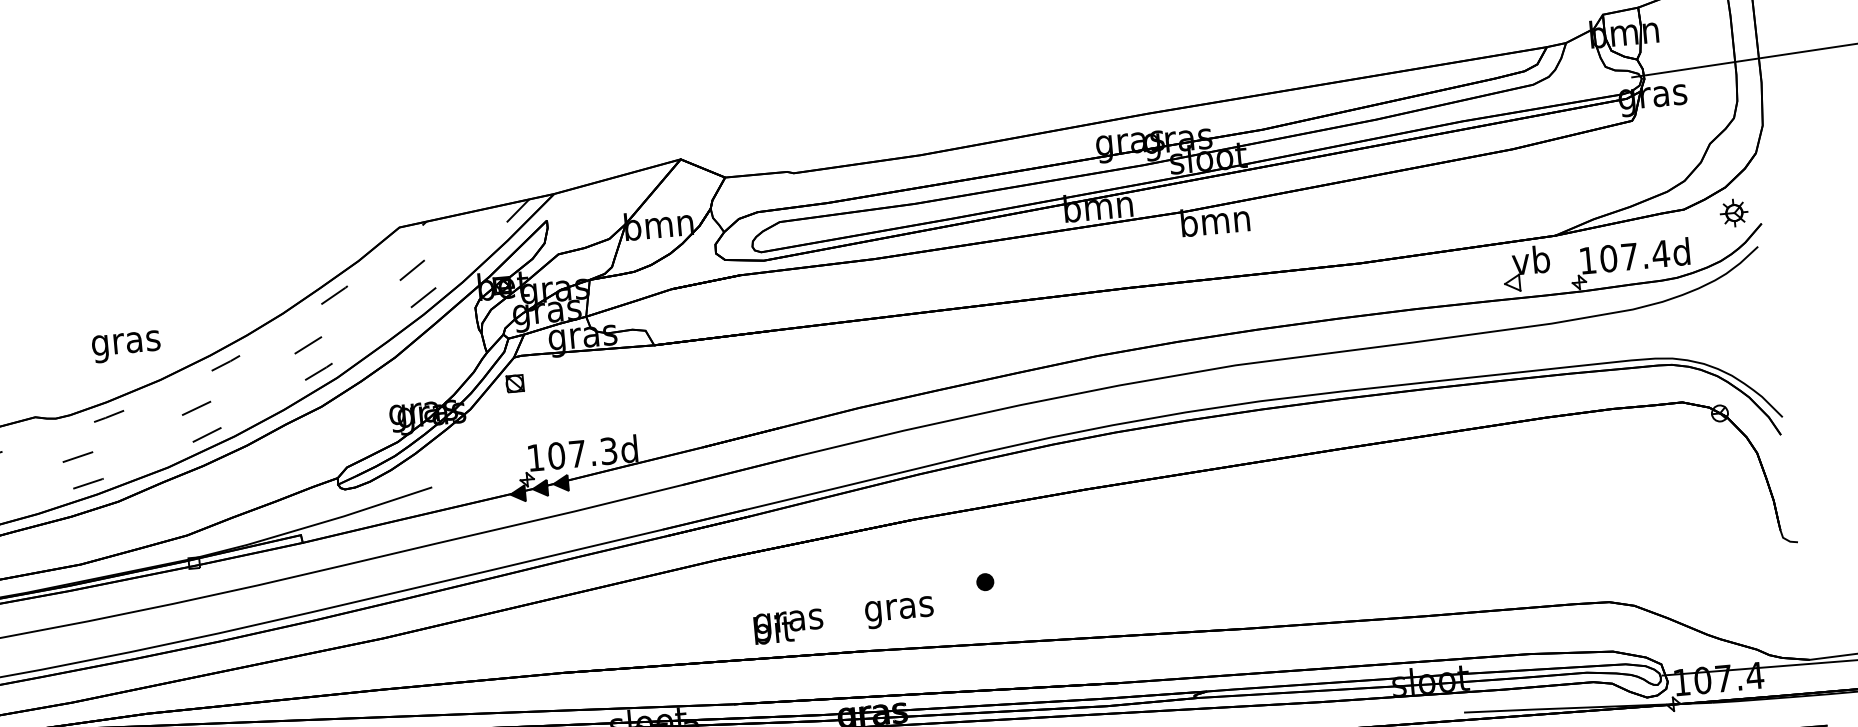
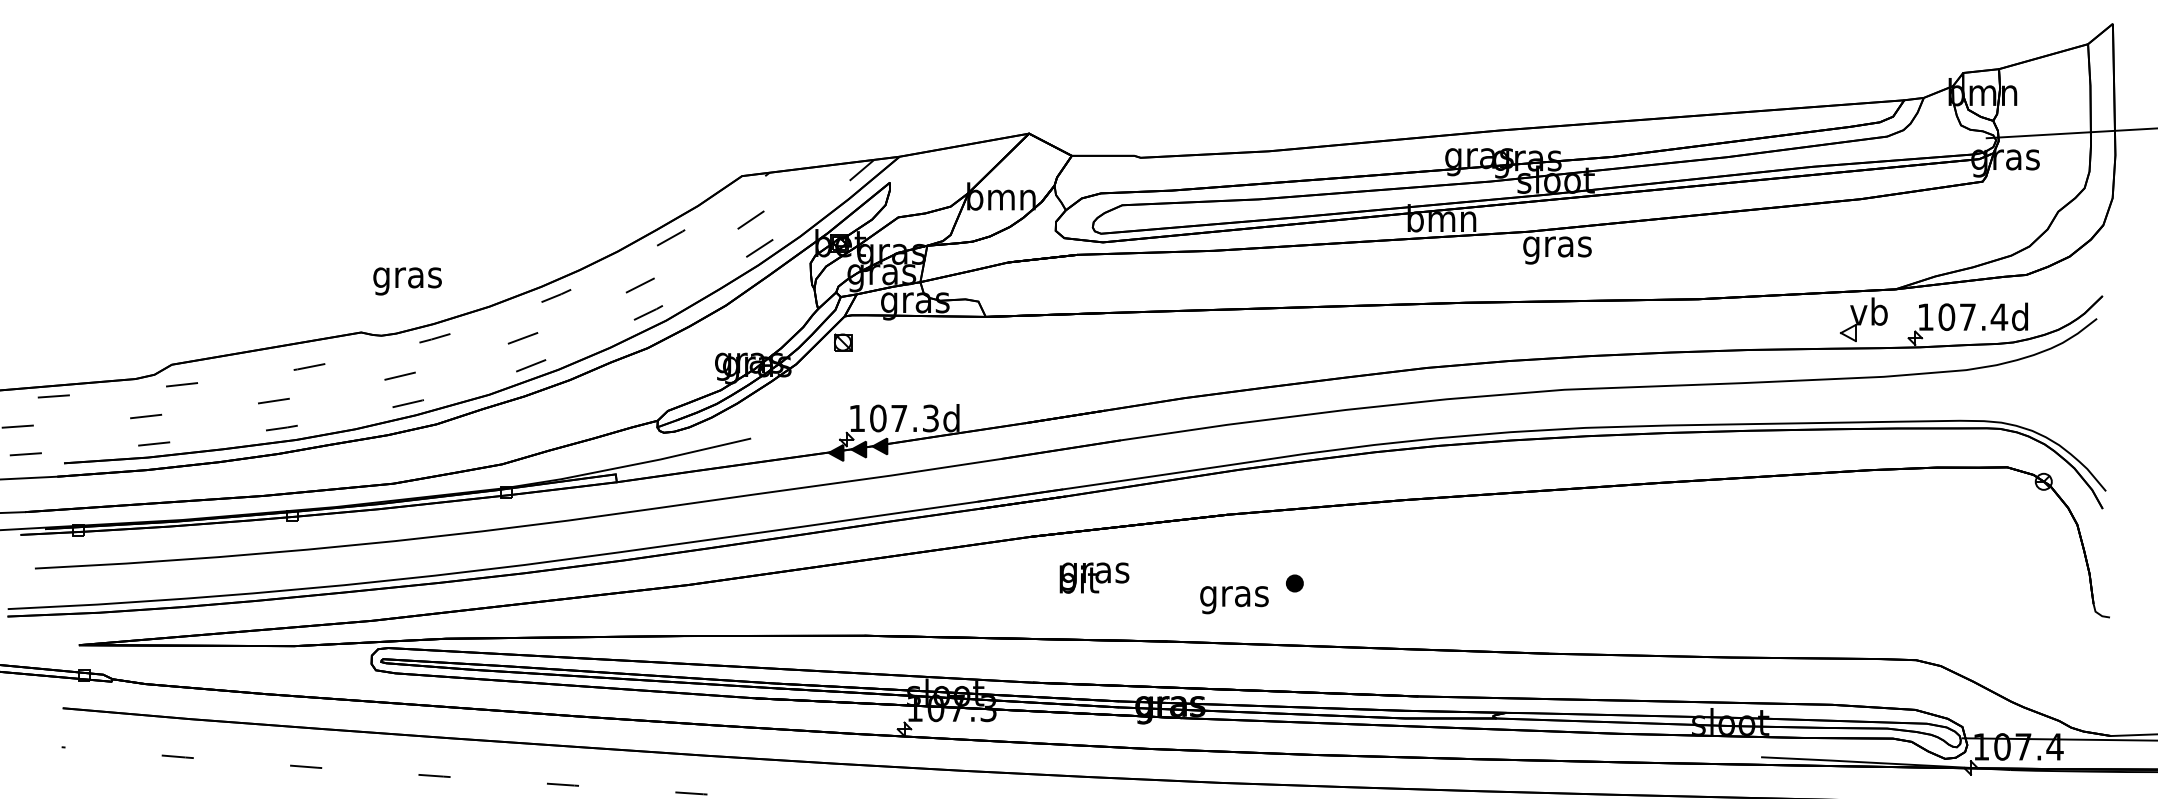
part: (1734, 212) -> (2076, 282), removed
text: (1215, 223) -> (1557, 246), bmn -> gras
text: (126, 346) -> (407, 281), moved
text: (899, 612) -> (1234, 600), moved
text: (788, 626) -> (1094, 577), moved

